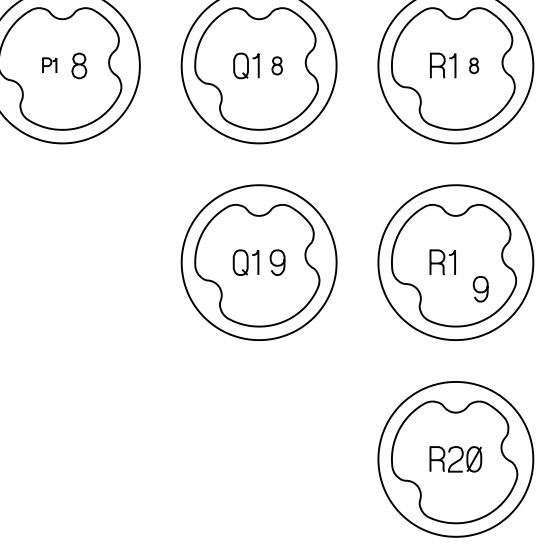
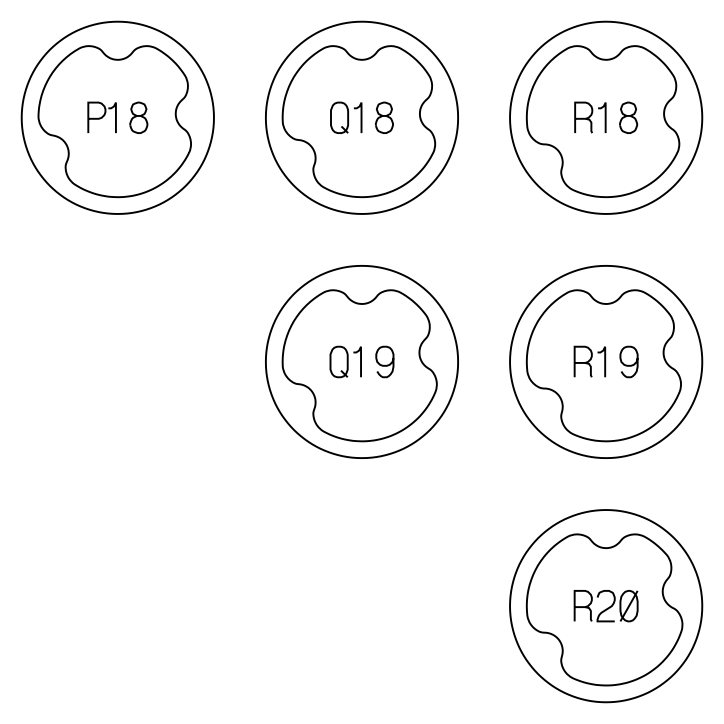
part: (49, 64) -> (101, 116), size x1.67
part: (277, 65) -> (384, 117), size x1.43
part: (473, 65) -> (628, 117), size x1.67
curve: (479, 291) -> (627, 364), moved

